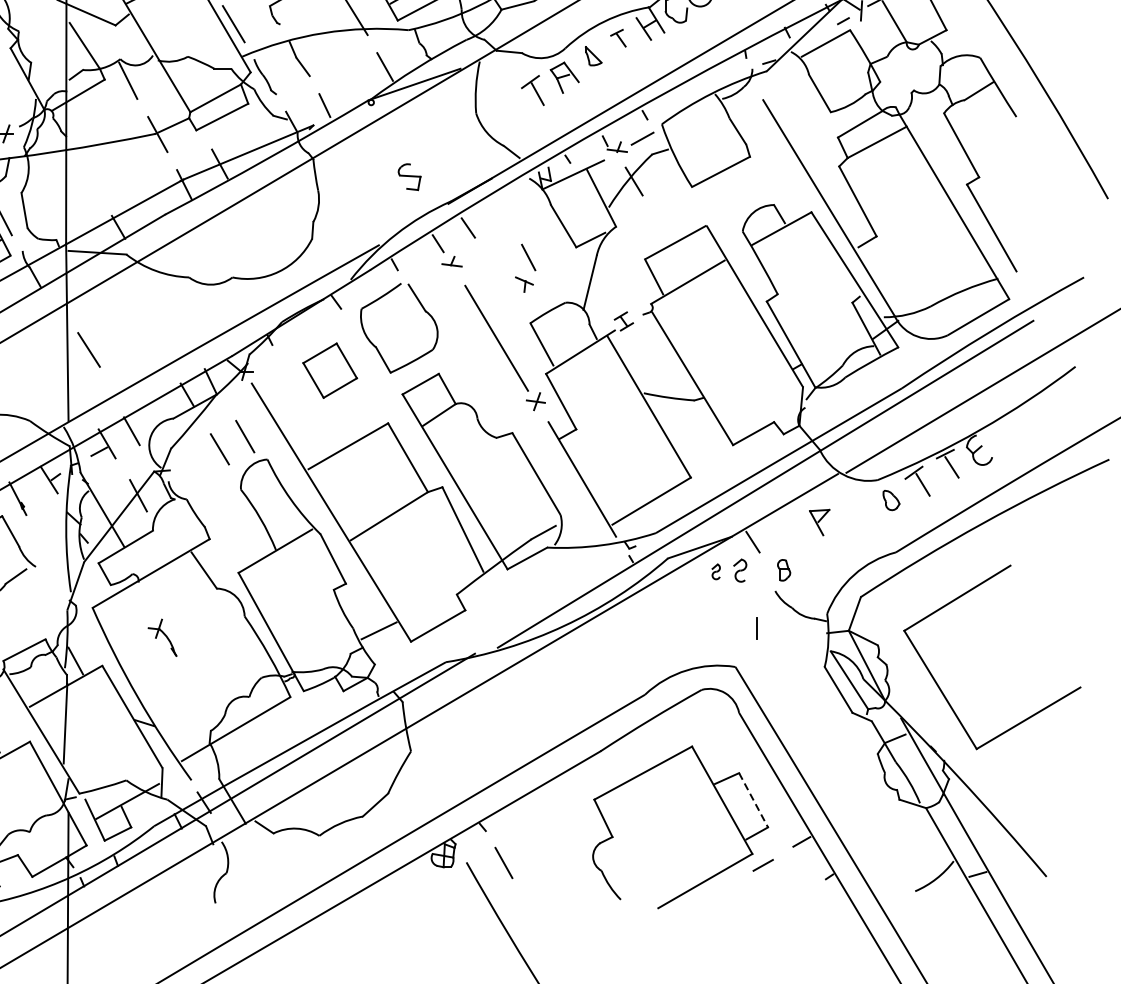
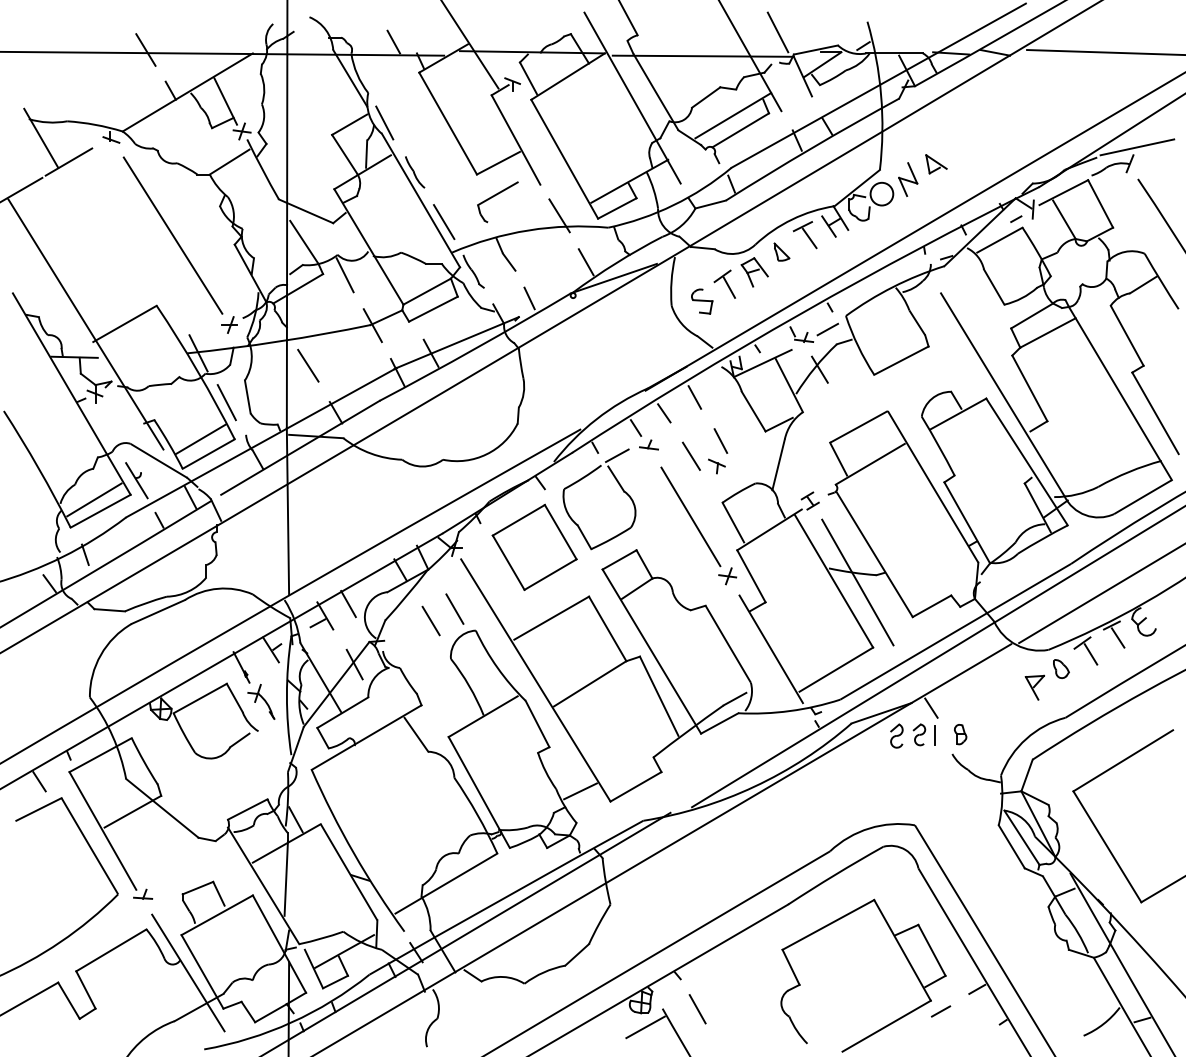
part: (617, 38) -> (804, 235), size x1.67
part: (409, 177) -> (702, 301), moved
line: (500, 211) -> (694, 397), added
line: (418, 272) -> (617, 455), added
line: (496, 272) -> (690, 455), added
line: (89, 349) -> (308, 365), moved
part: (330, 369) -> (534, 546), size x1.67
line: (674, 408) -> (857, 582), added
part: (819, 522) -> (1034, 687), moved
part: (715, 571) -> (896, 735), size x1.67
line: (756, 628) -> (934, 735), moved
part: (162, 637) -> (261, 701), moved
line: (753, 800) -> (931, 950), dashed -> solid
line: (448, 882) -> (645, 1027), added

